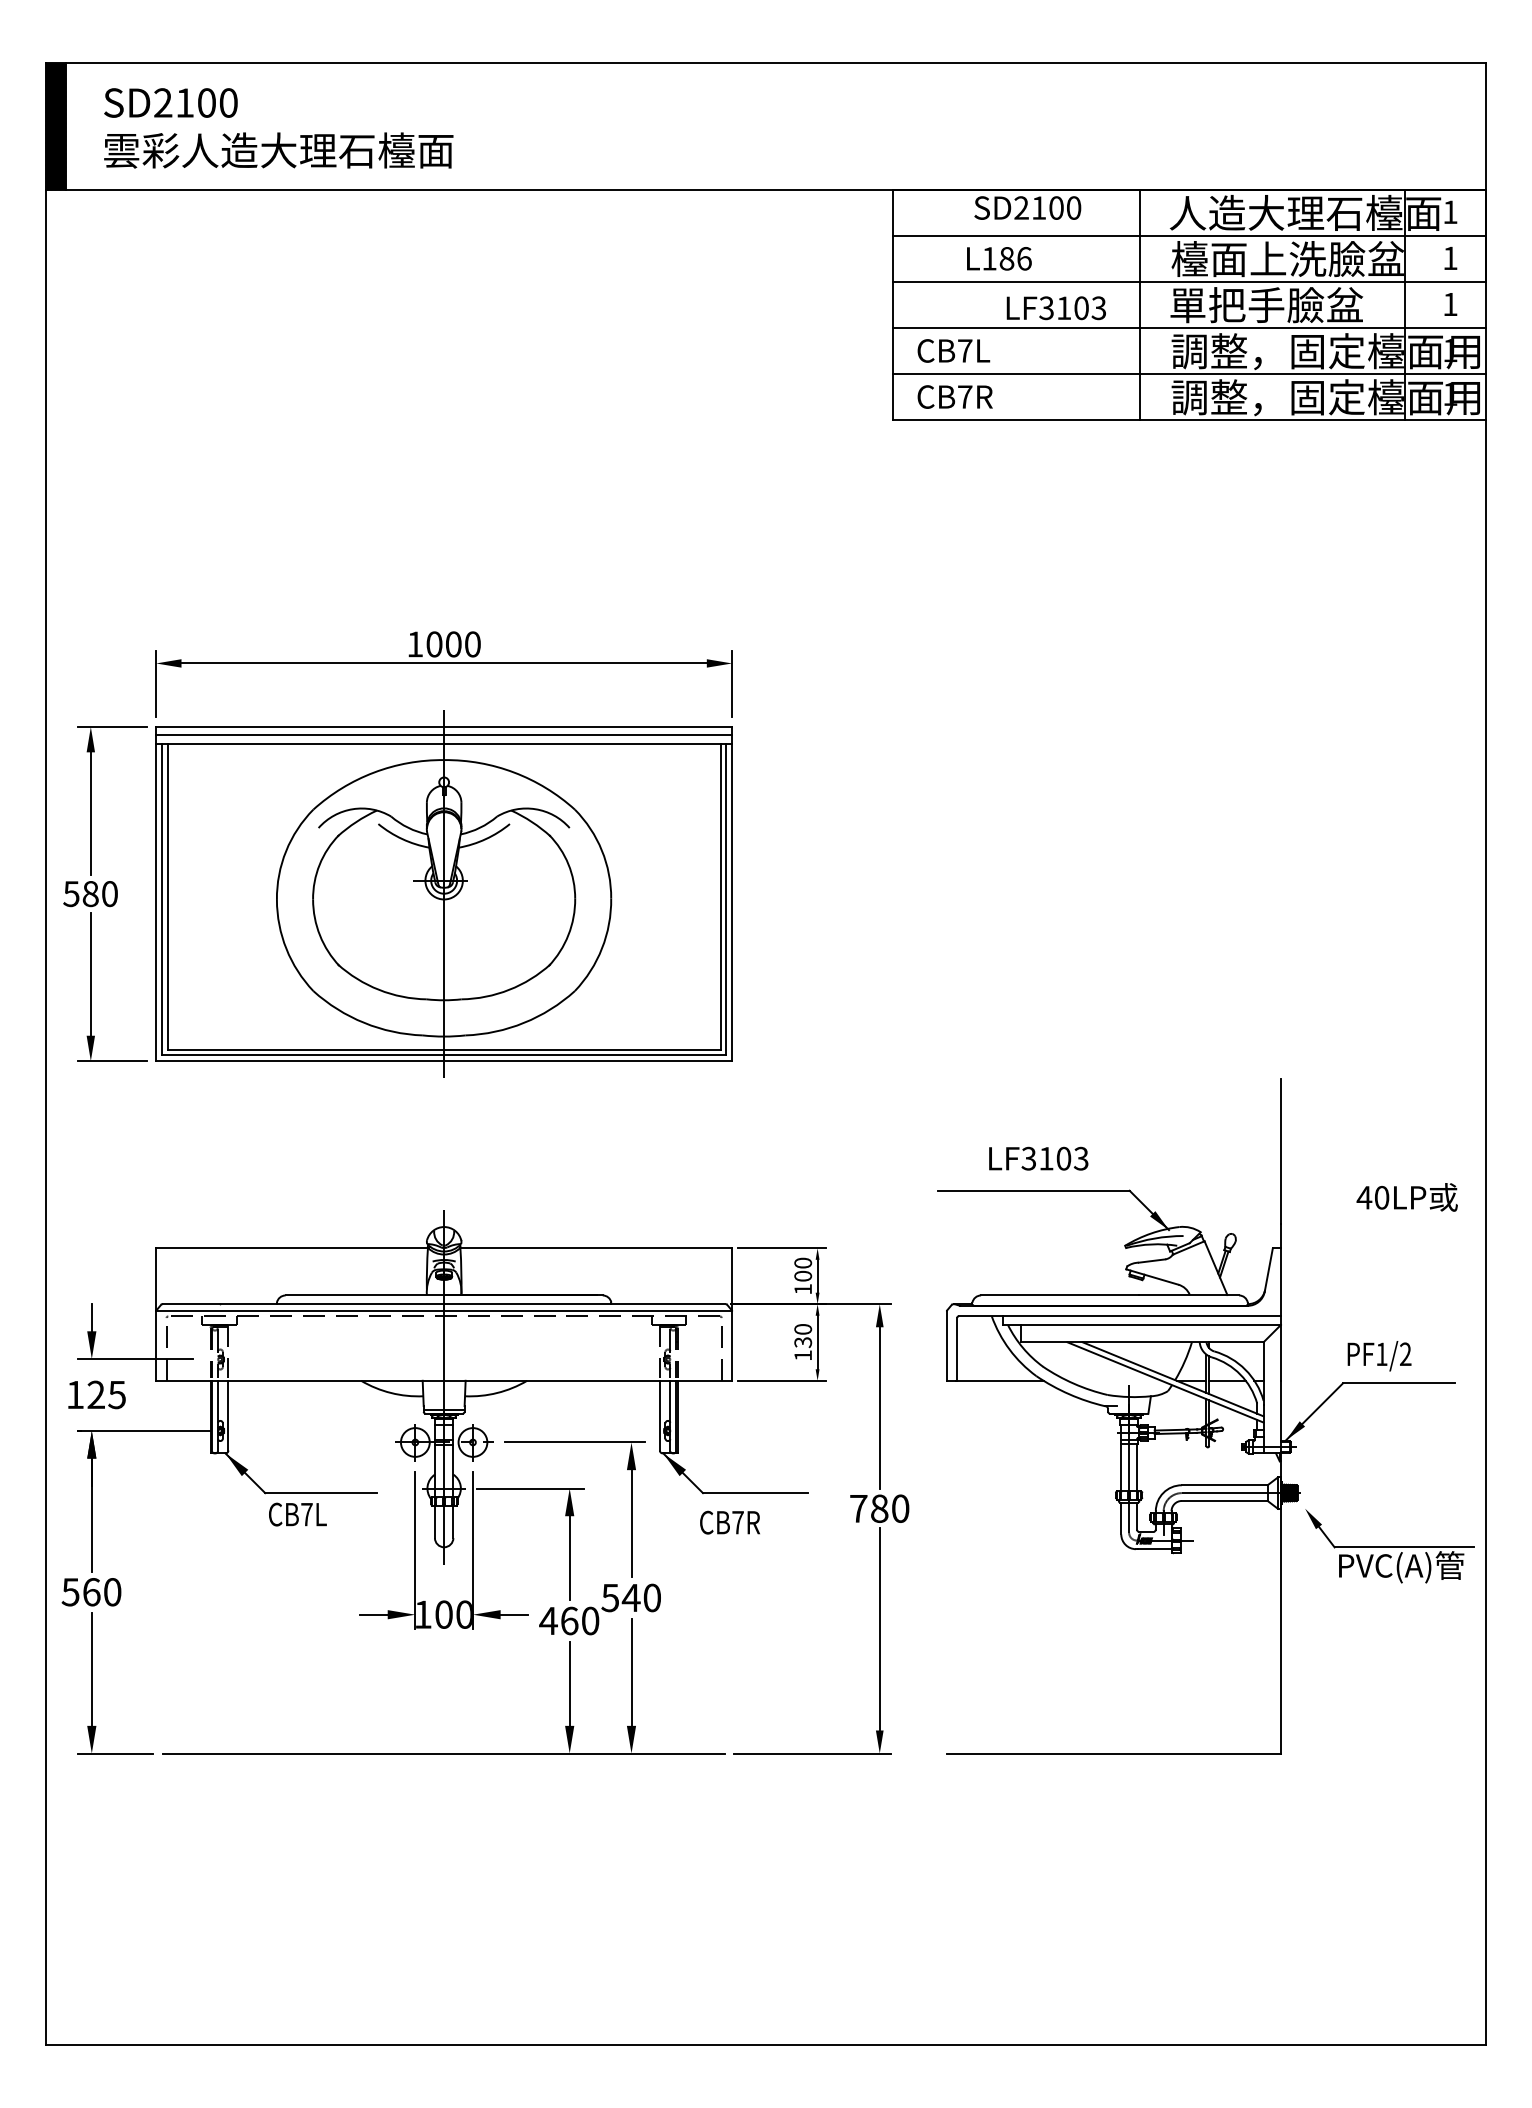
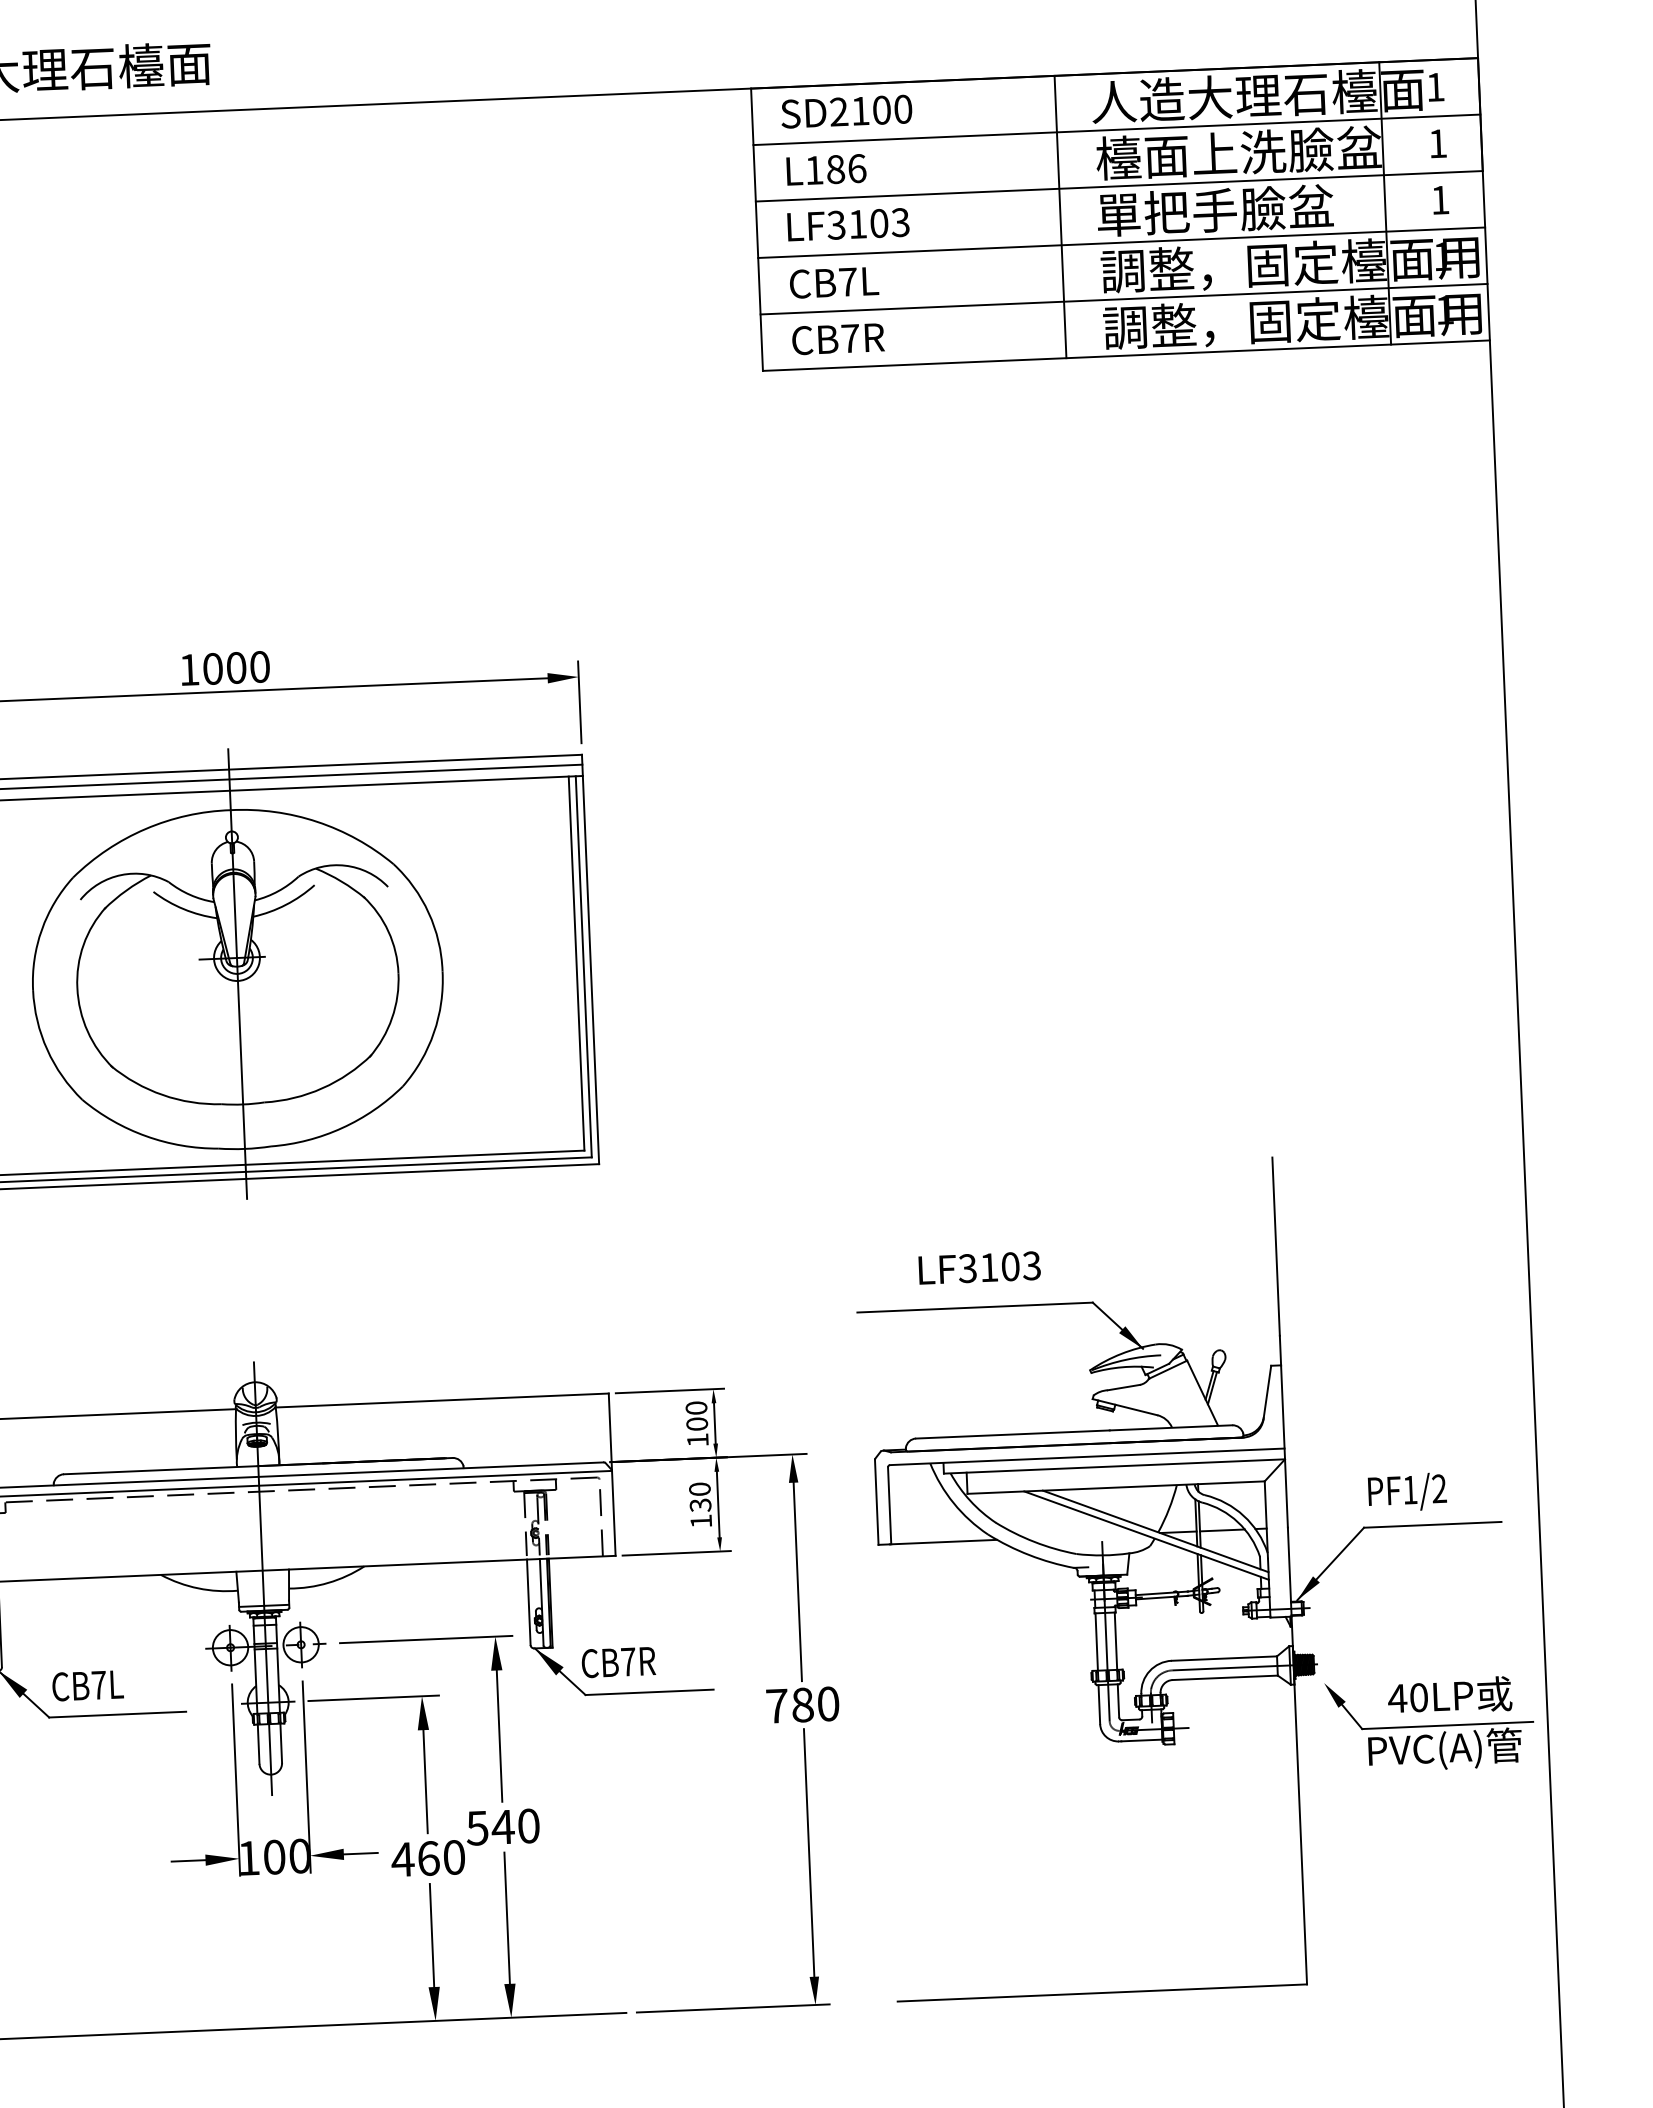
text: (1027, 207) -> (846, 111), moved
text: (999, 258) -> (826, 169), moved
text: (1055, 308) -> (847, 225), moved
text: (1406, 1197) -> (1449, 1696), moved
text: (297, 1514) -> (87, 1685), moved
text: (729, 1522) -> (617, 1662), moved

